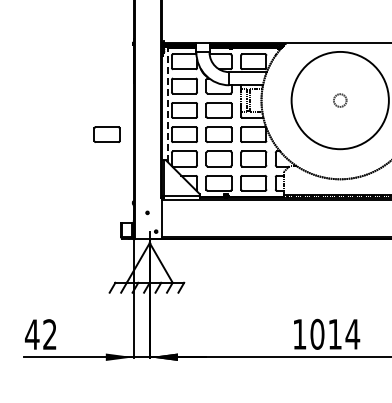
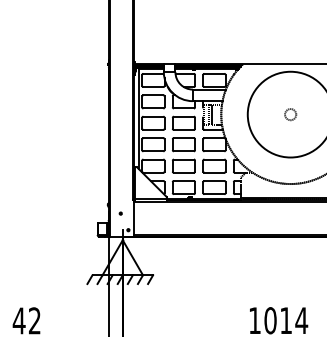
line: (167, 104) -> (138, 118), dashed -> solid
part: (106, 134) -> (84, 144), removed

